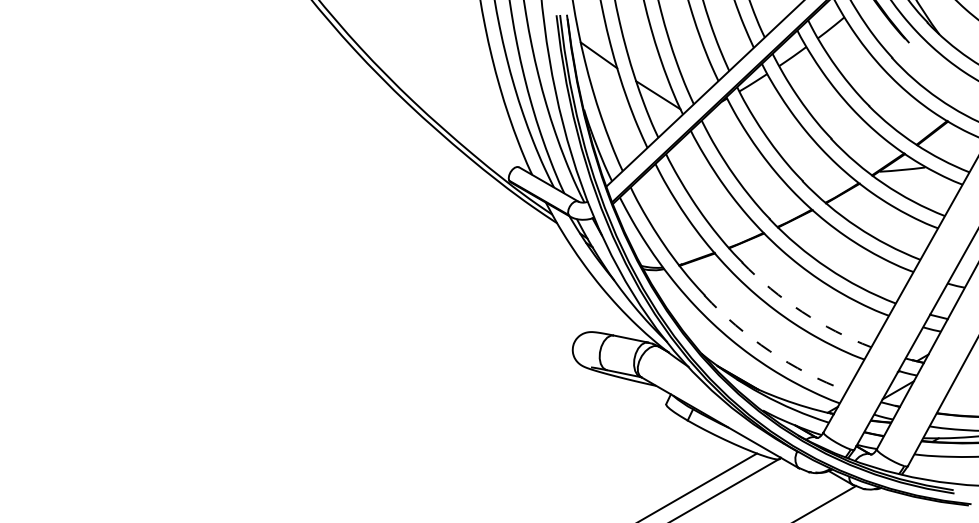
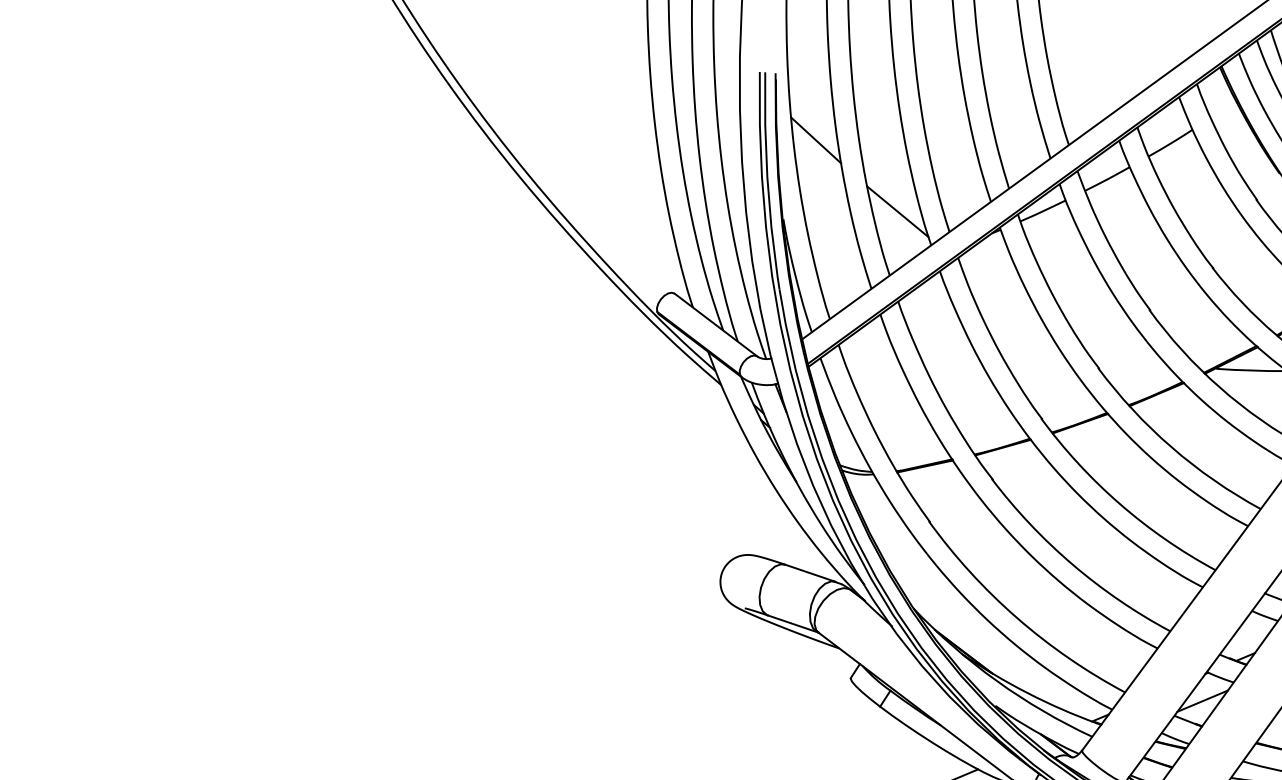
arc: (802, 311) -> (1073, 564), dashed -> solid
arc: (770, 351) -> (1017, 618), dashed -> solid

